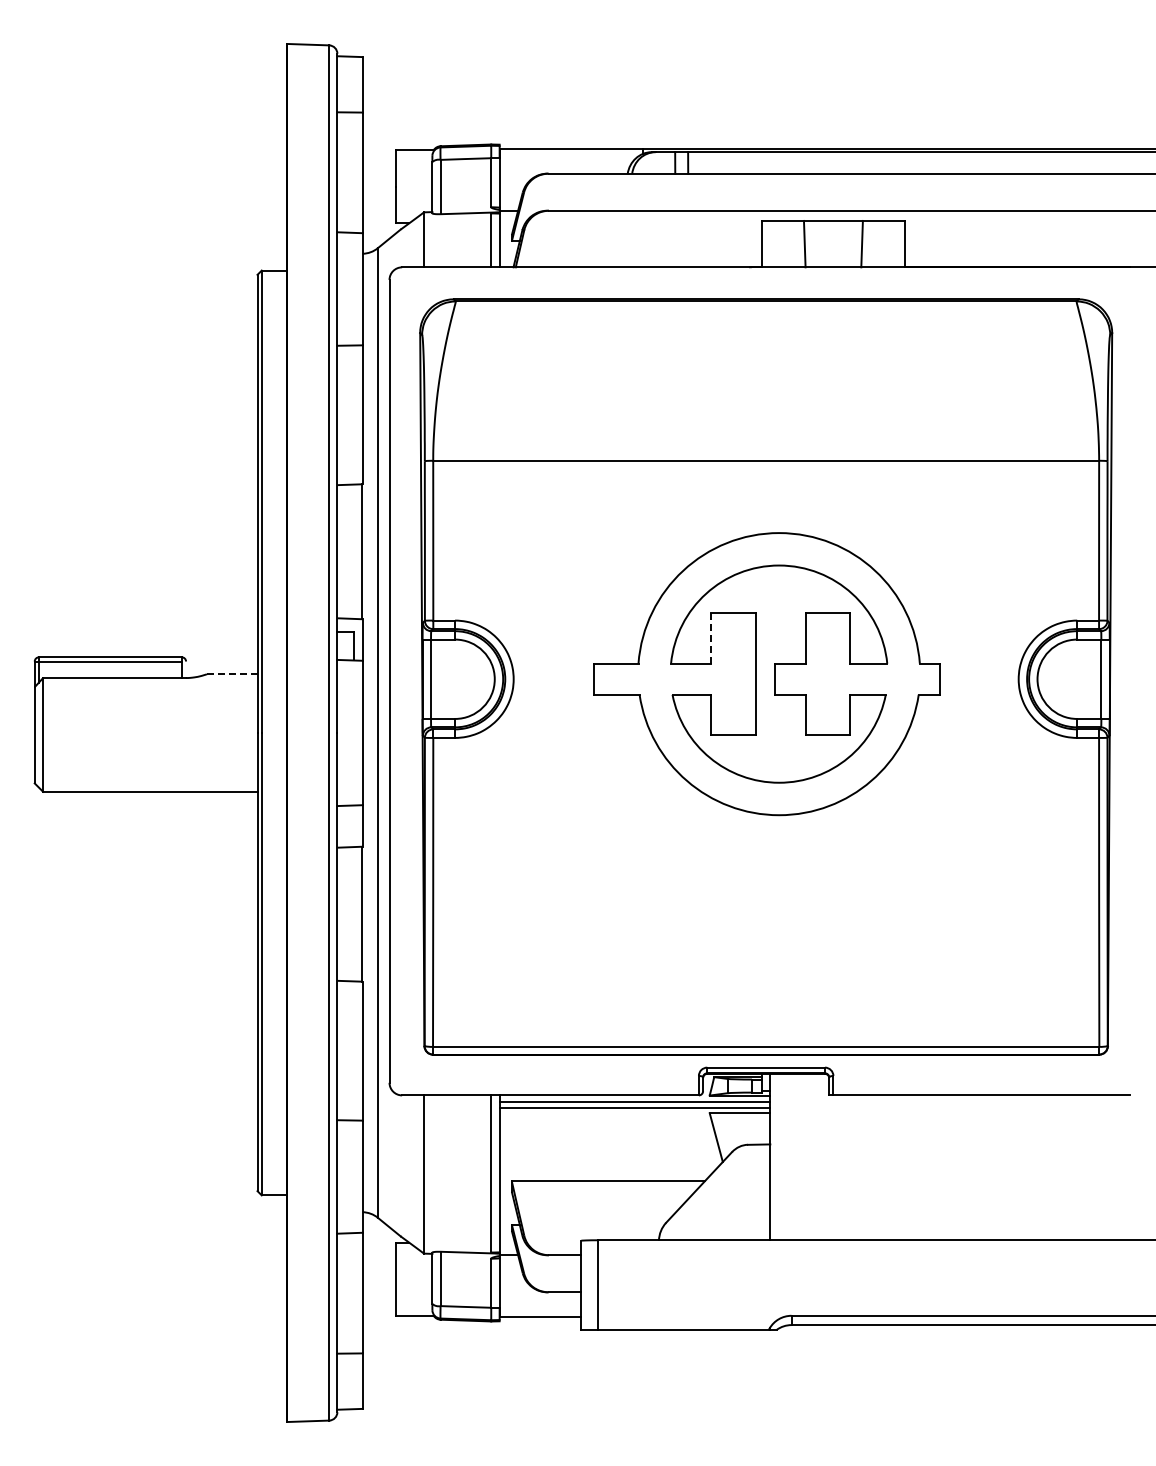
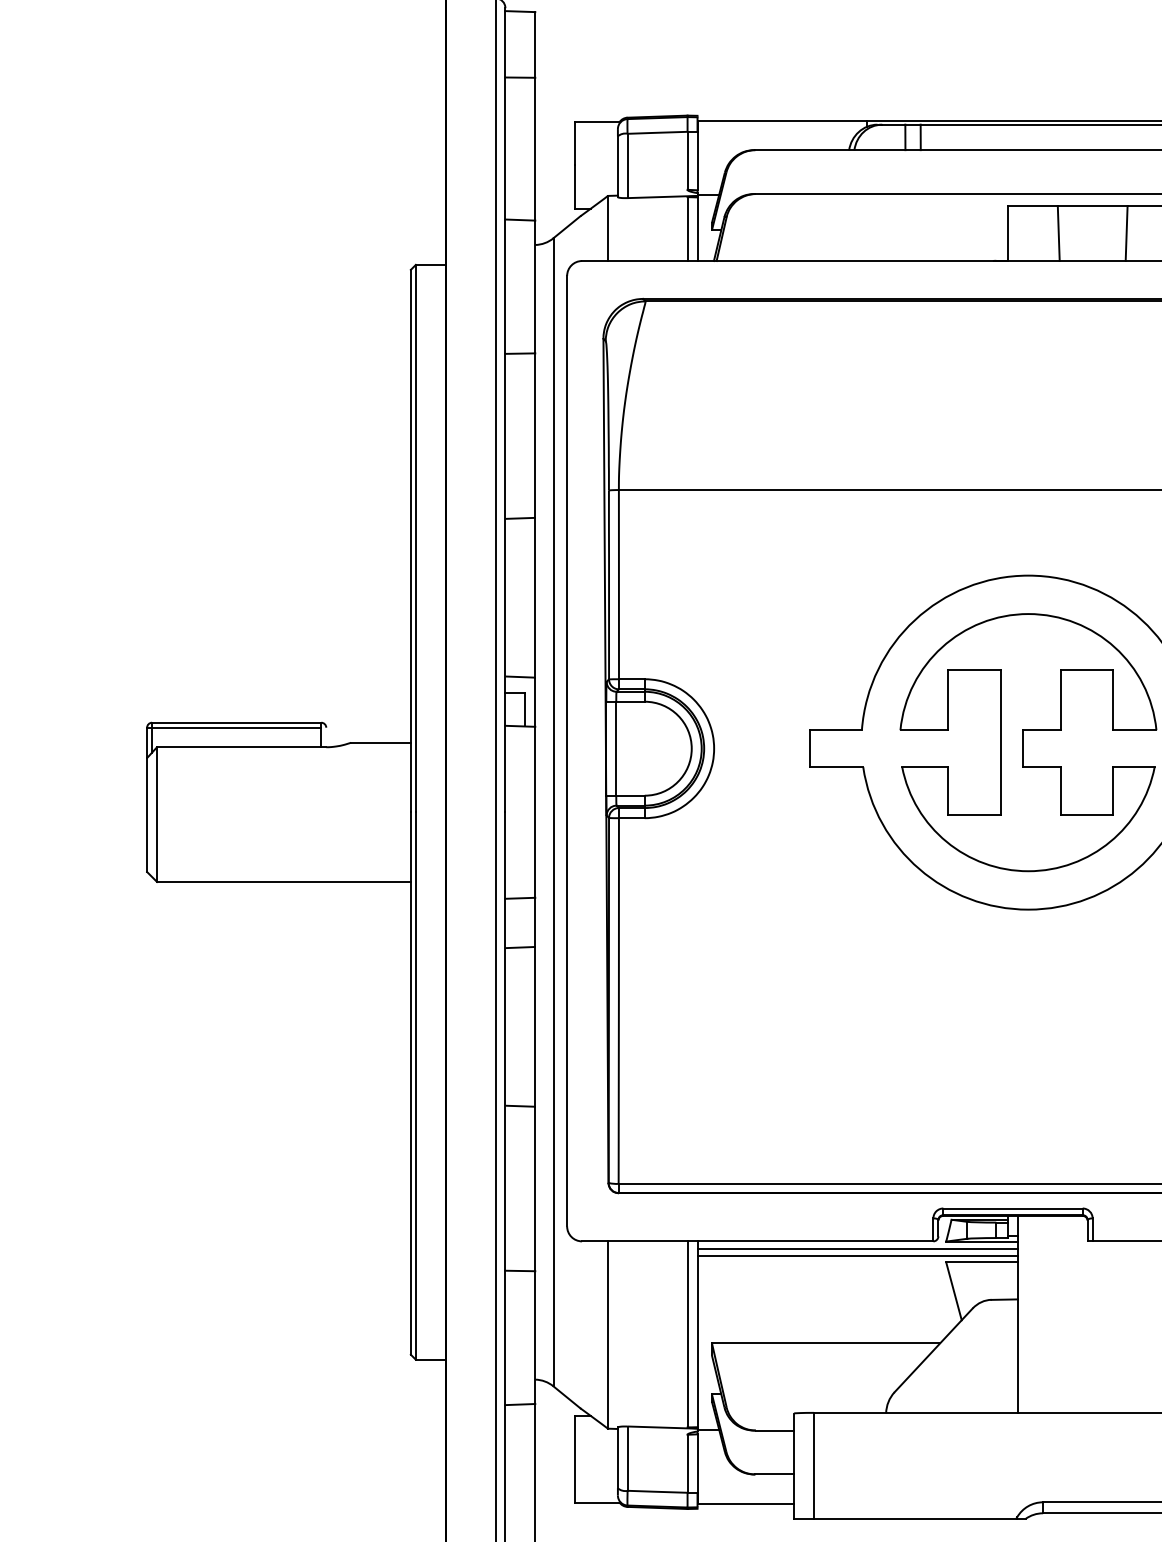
line: (711, 638) -> (948, 700), dashed -> solid
line: (231, 674) -> (380, 743), dashed -> solid

